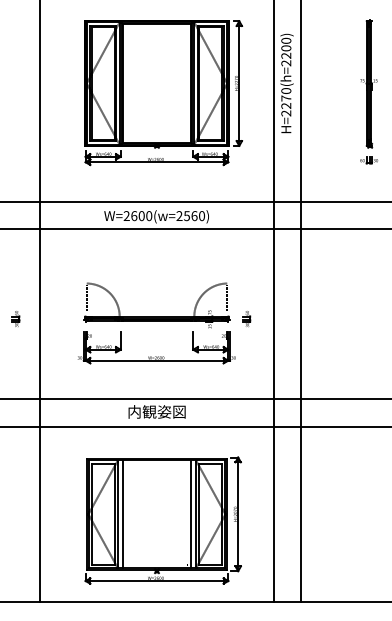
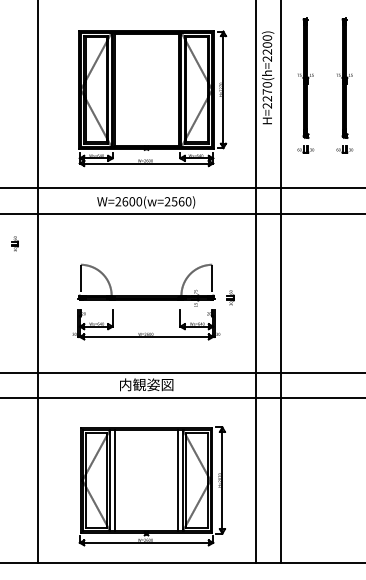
part: (327, 91) -> (305, 85), added
part: (163, 92) -> (152, 98), moved
part: (15, 318) -> (14, 243), moved

